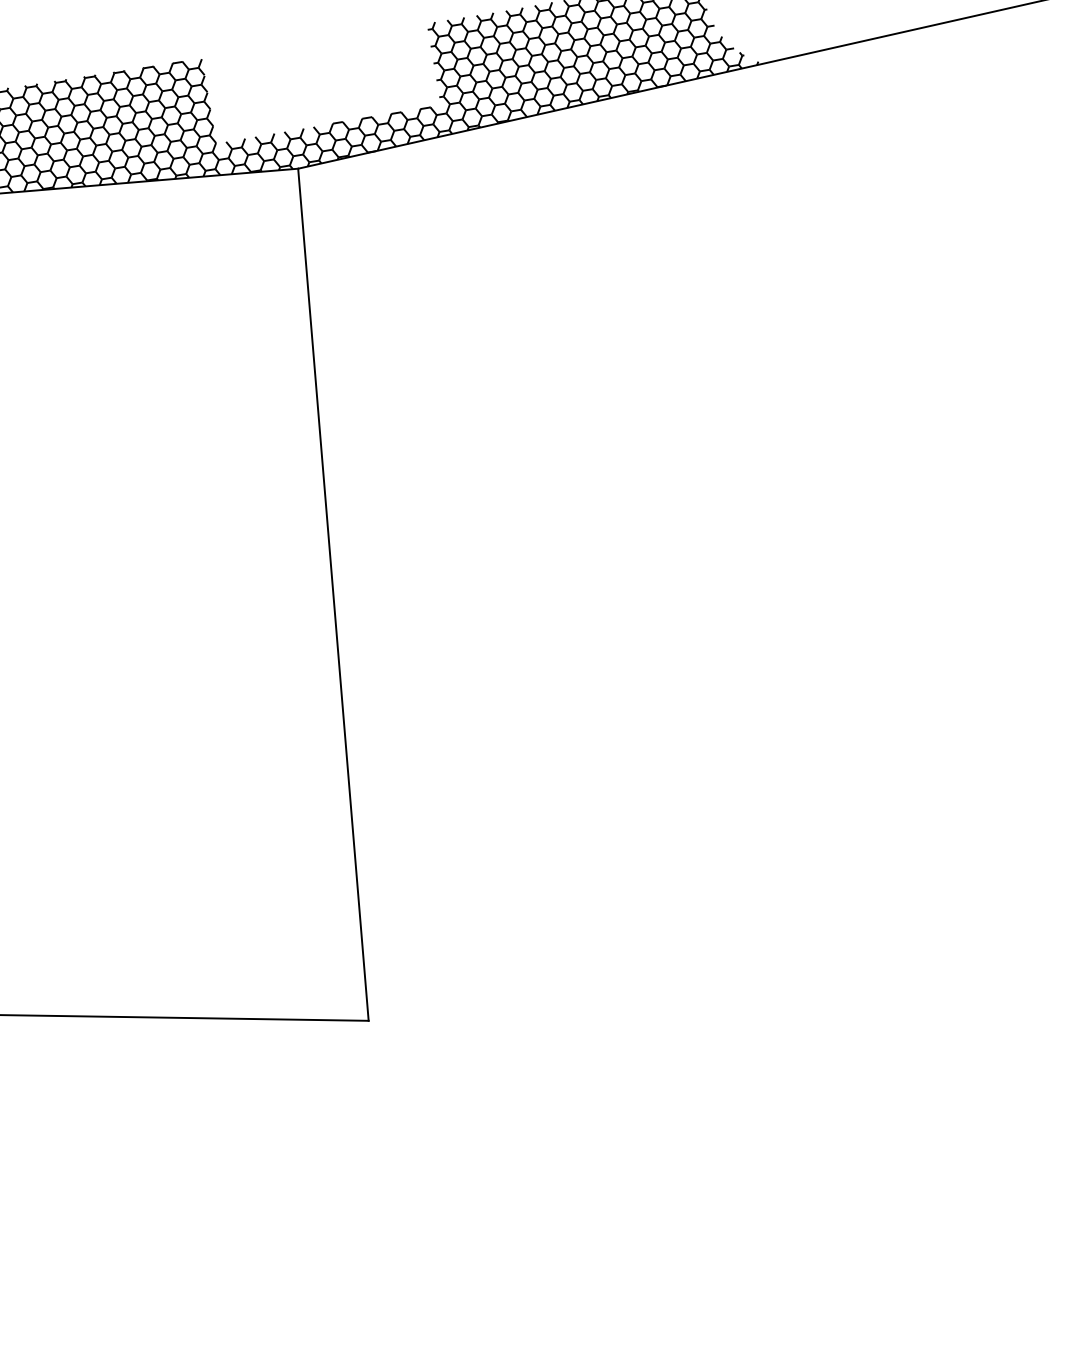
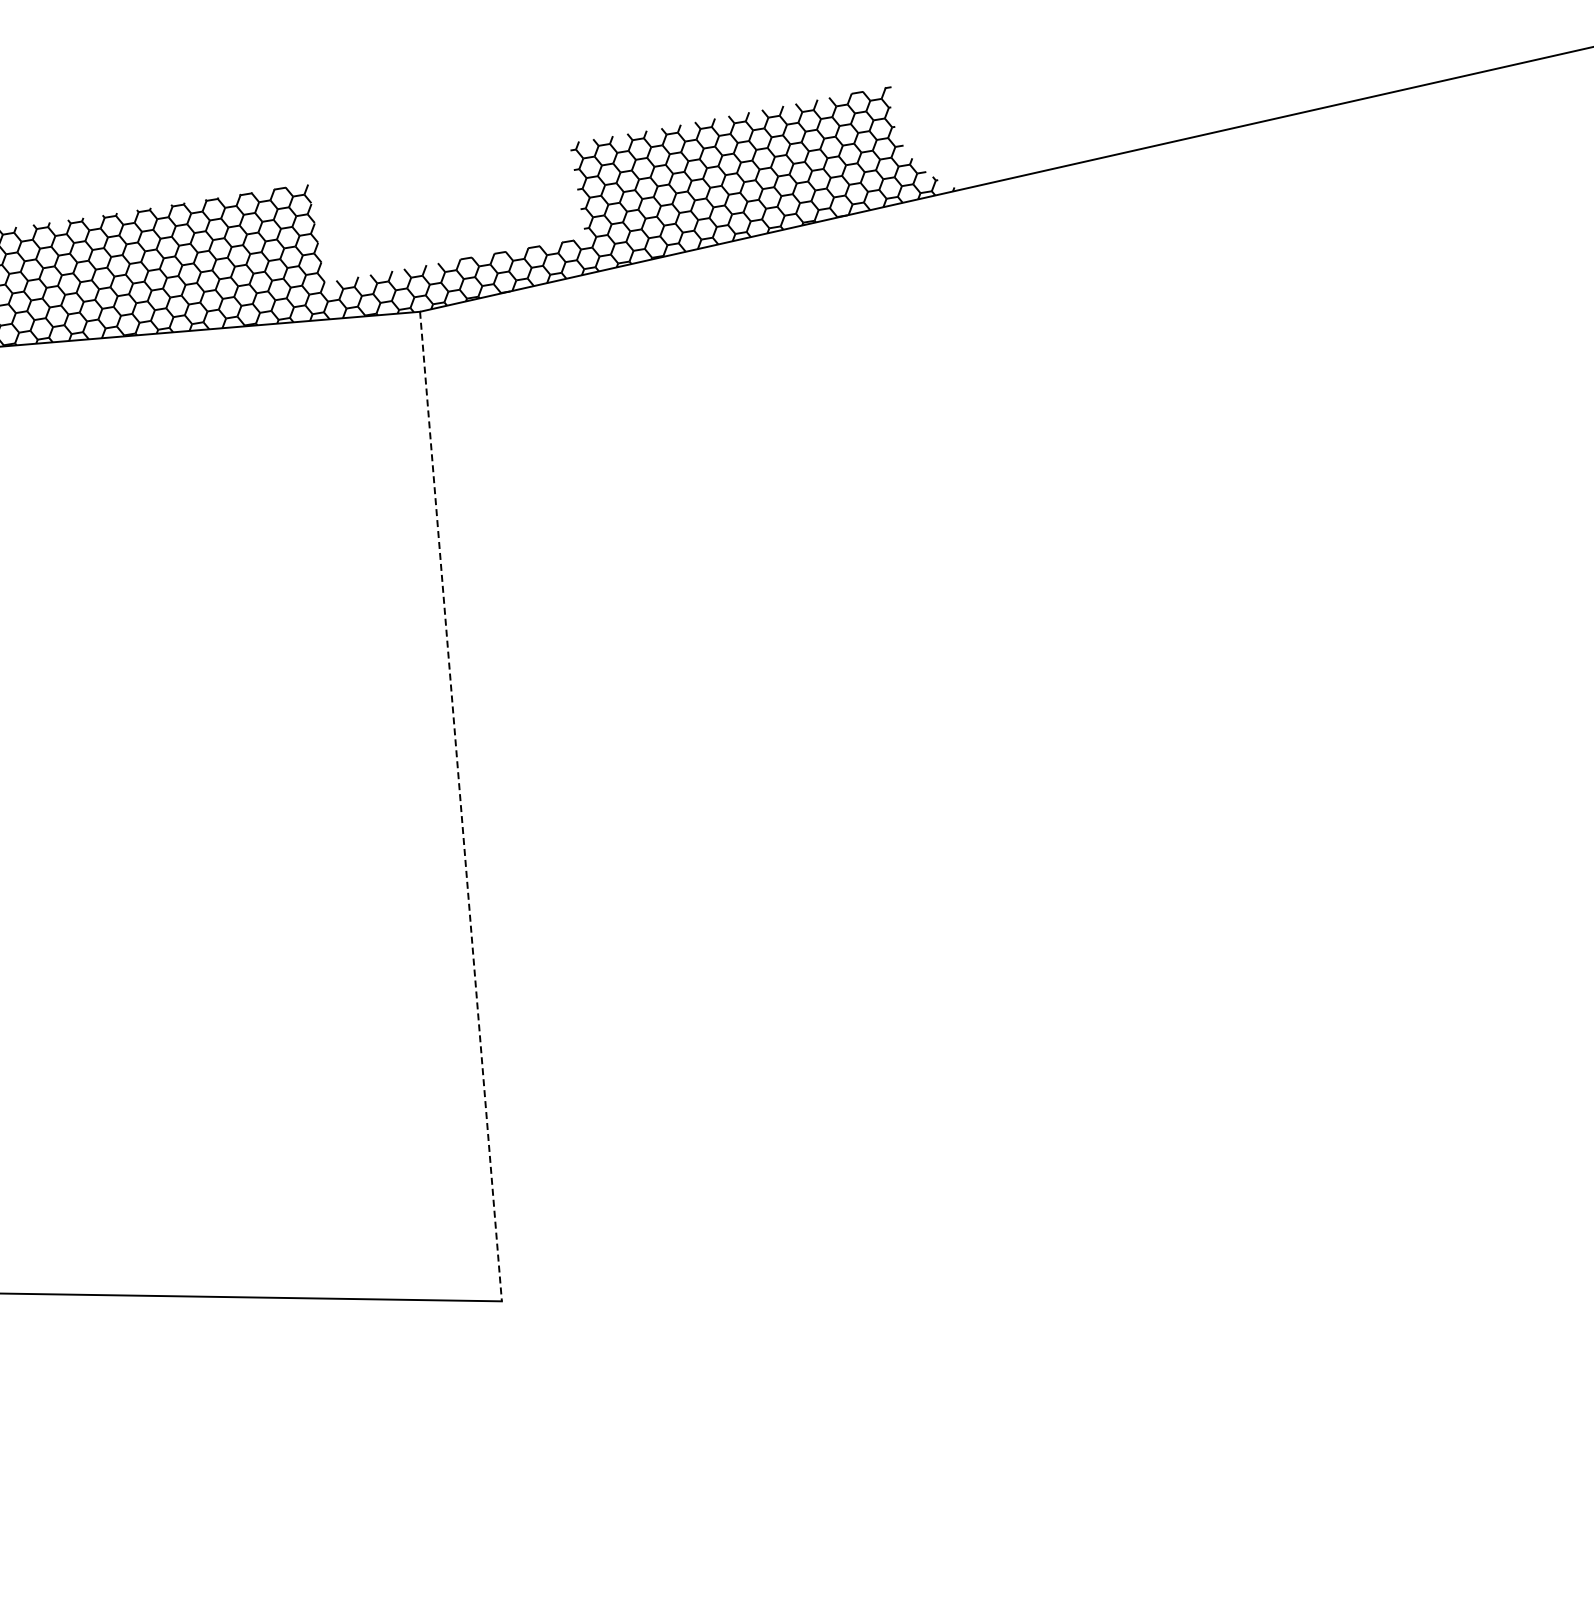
line: (333, 595) -> (461, 807), solid -> dashed

